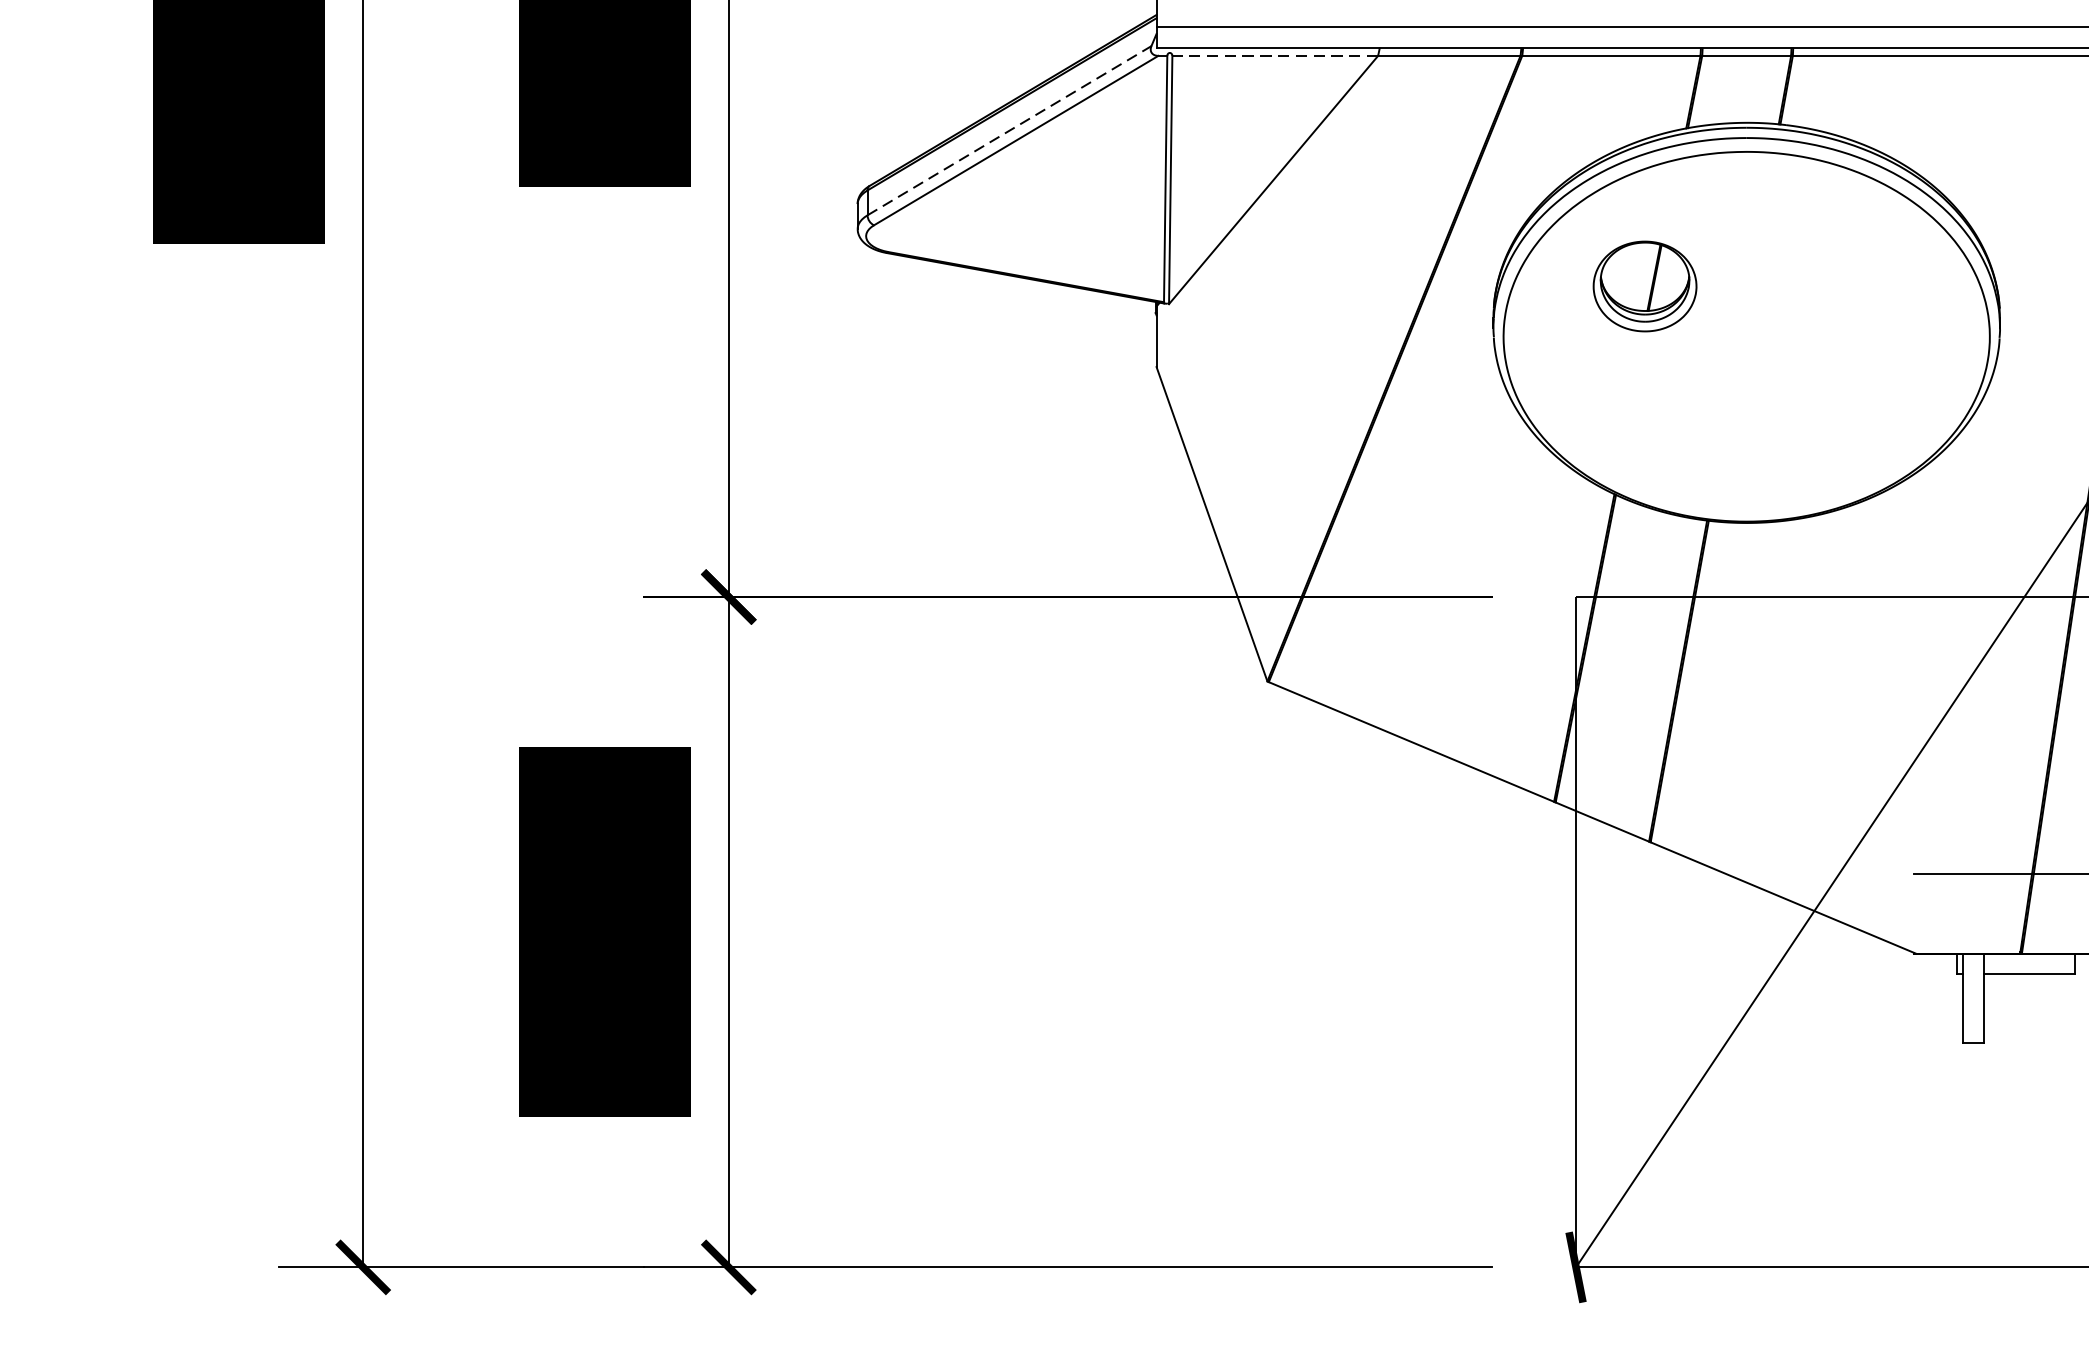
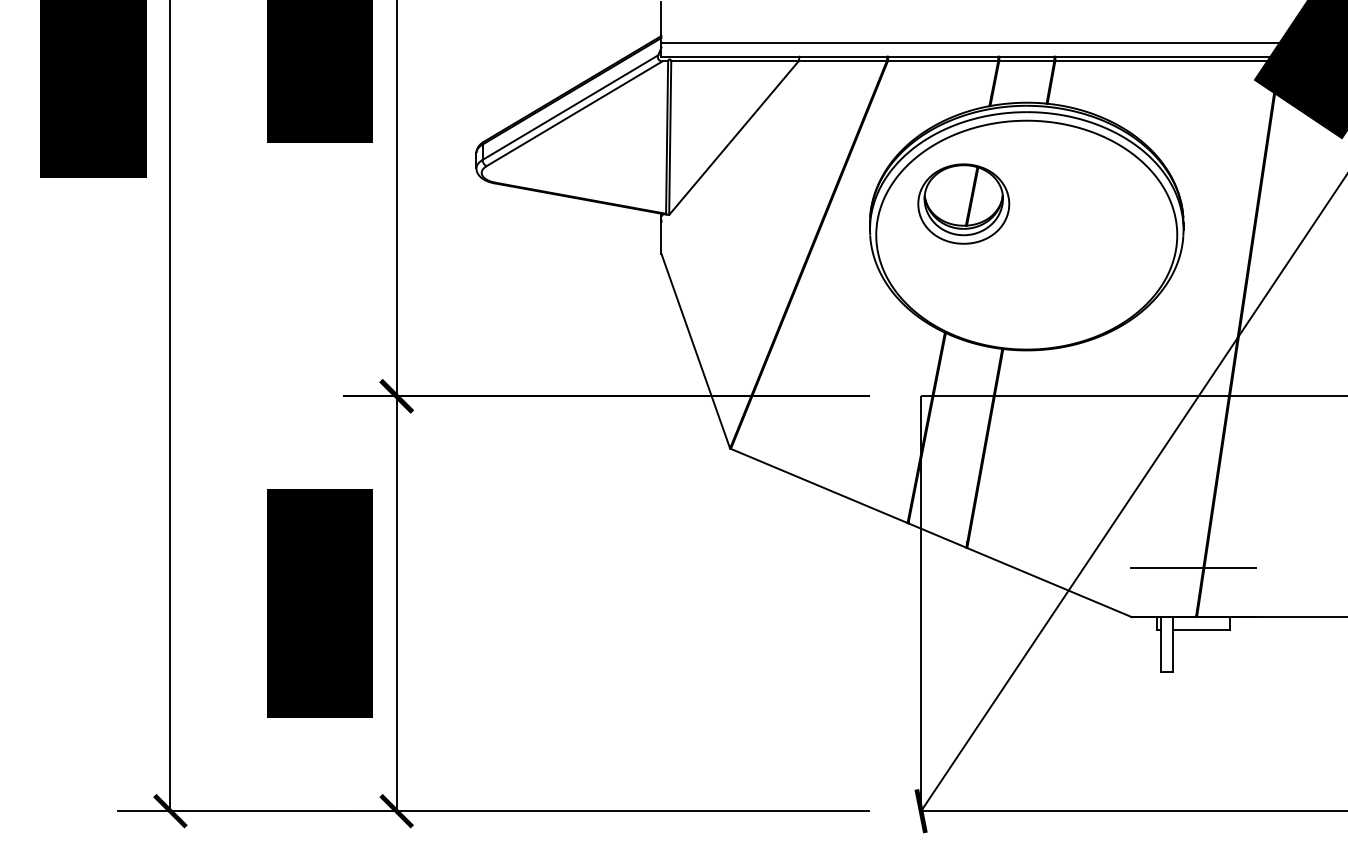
line: (1274, 56) -> (734, 61), dashed -> solid
line: (1009, 130) -> (570, 107), dashed -> solid
part: (1644, 285) -> (963, 203), size x1.43

